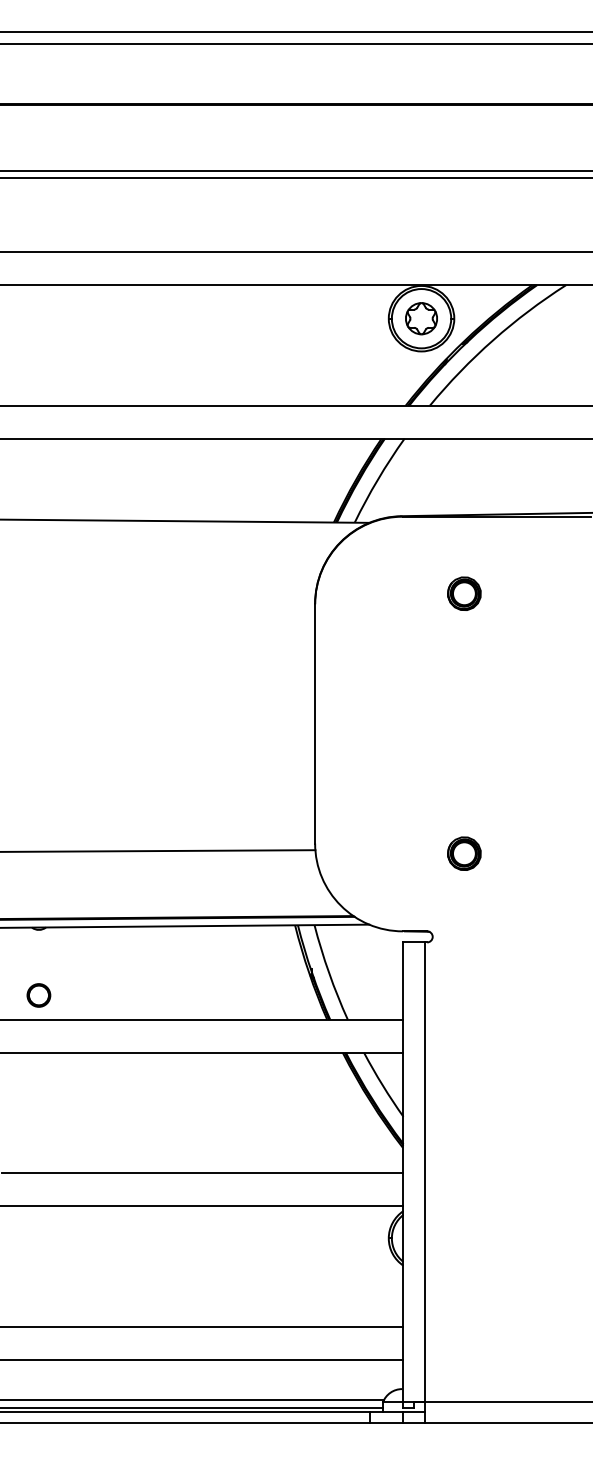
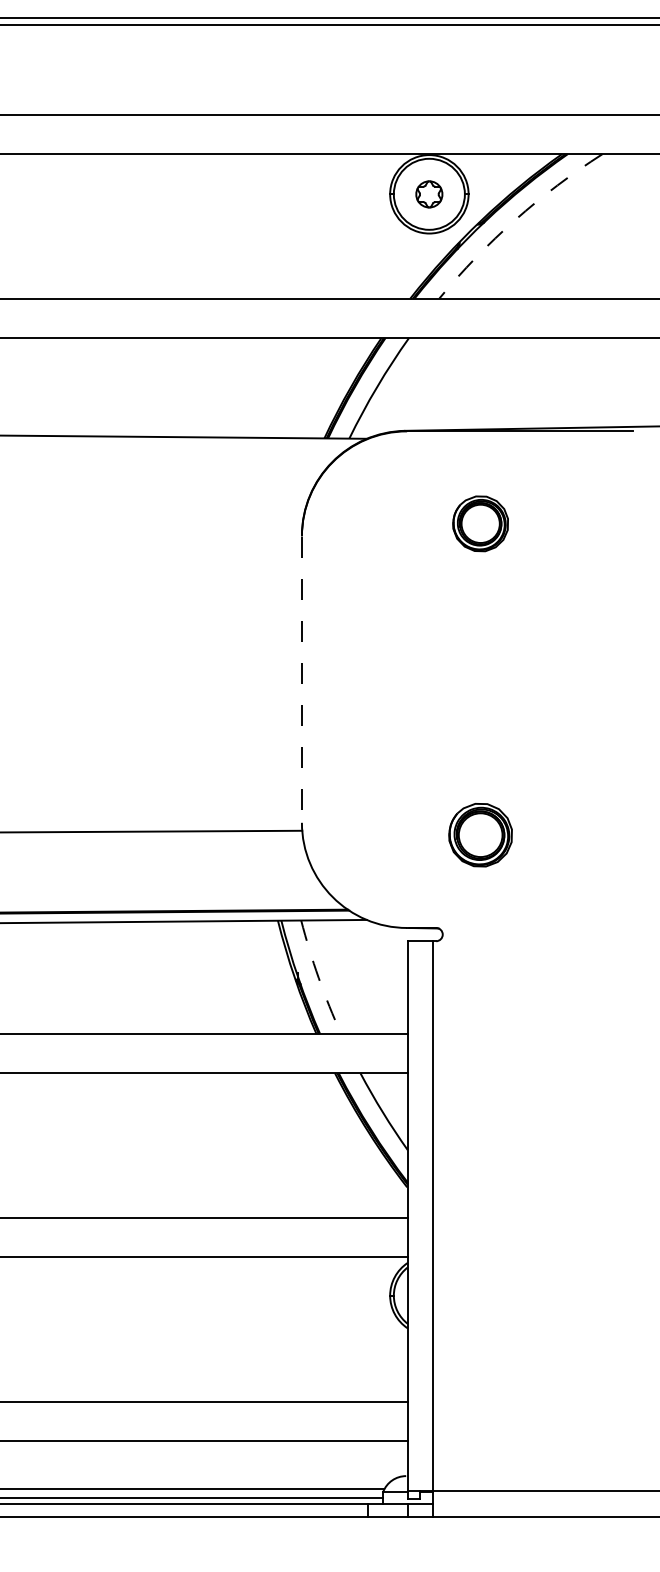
part: (421, 318) -> (429, 194), size x0.7
arc: (493, 340) -> (515, 220), solid -> dashed
part: (464, 593) -> (480, 523), size x1.4
line: (315, 724) -> (302, 680), solid -> dashed
part: (464, 853) -> (480, 834), size x1.6
arc: (329, 973) -> (319, 978), solid -> dashed

